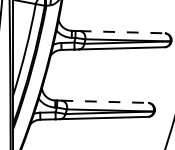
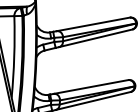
line: (122, 32) -> (93, 24), dashed -> solid
line: (105, 101) -> (91, 86), dashed -> solid

